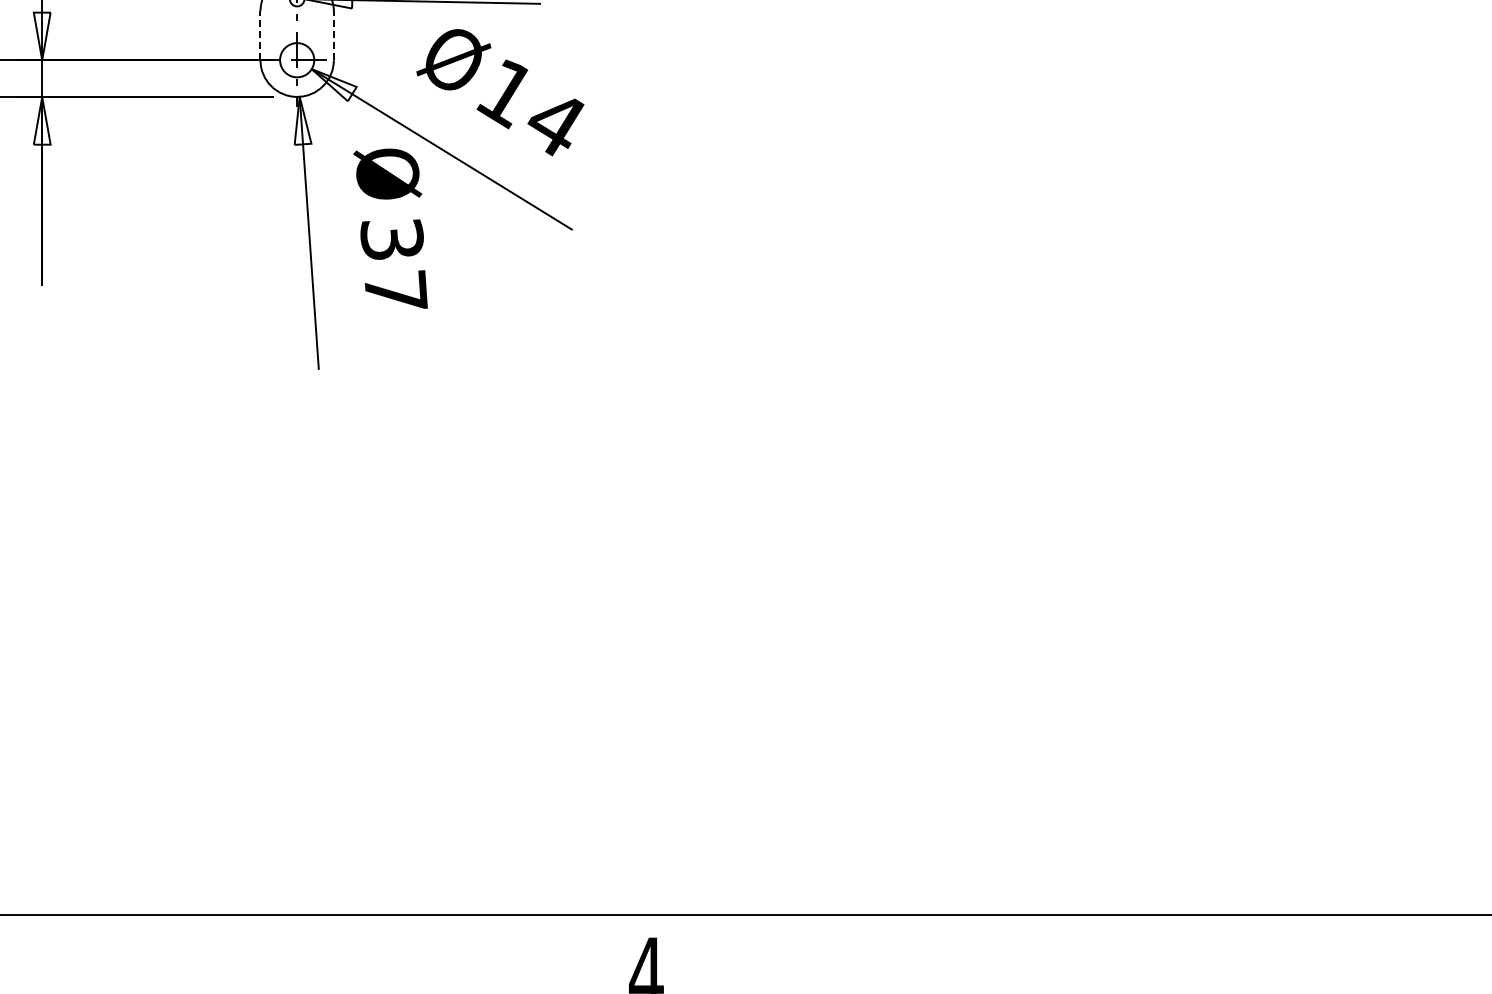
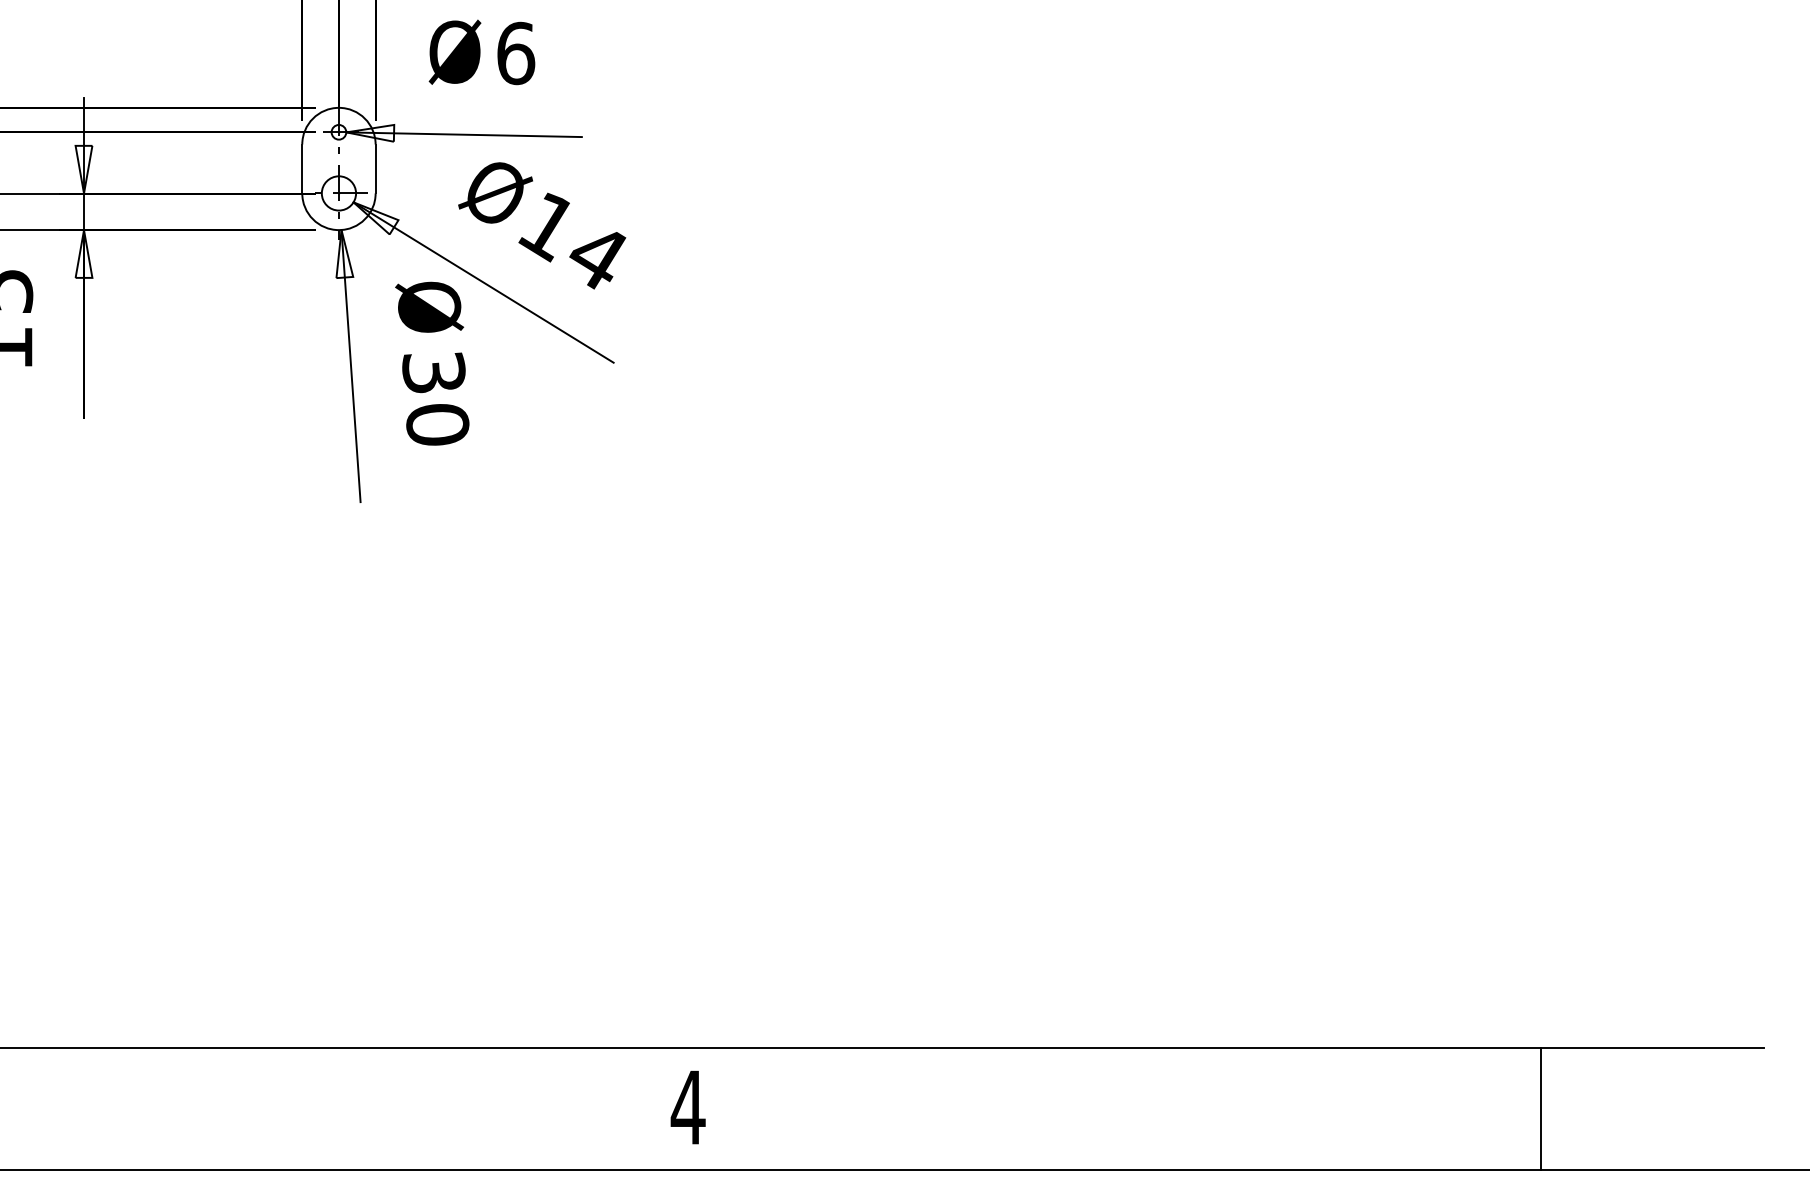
line: (260, 35) -> (302, 168), dashed -> solid
line: (333, 35) -> (375, 168), dashed -> solid
text: (395, 291) -> (437, 424), 37 -> 30

